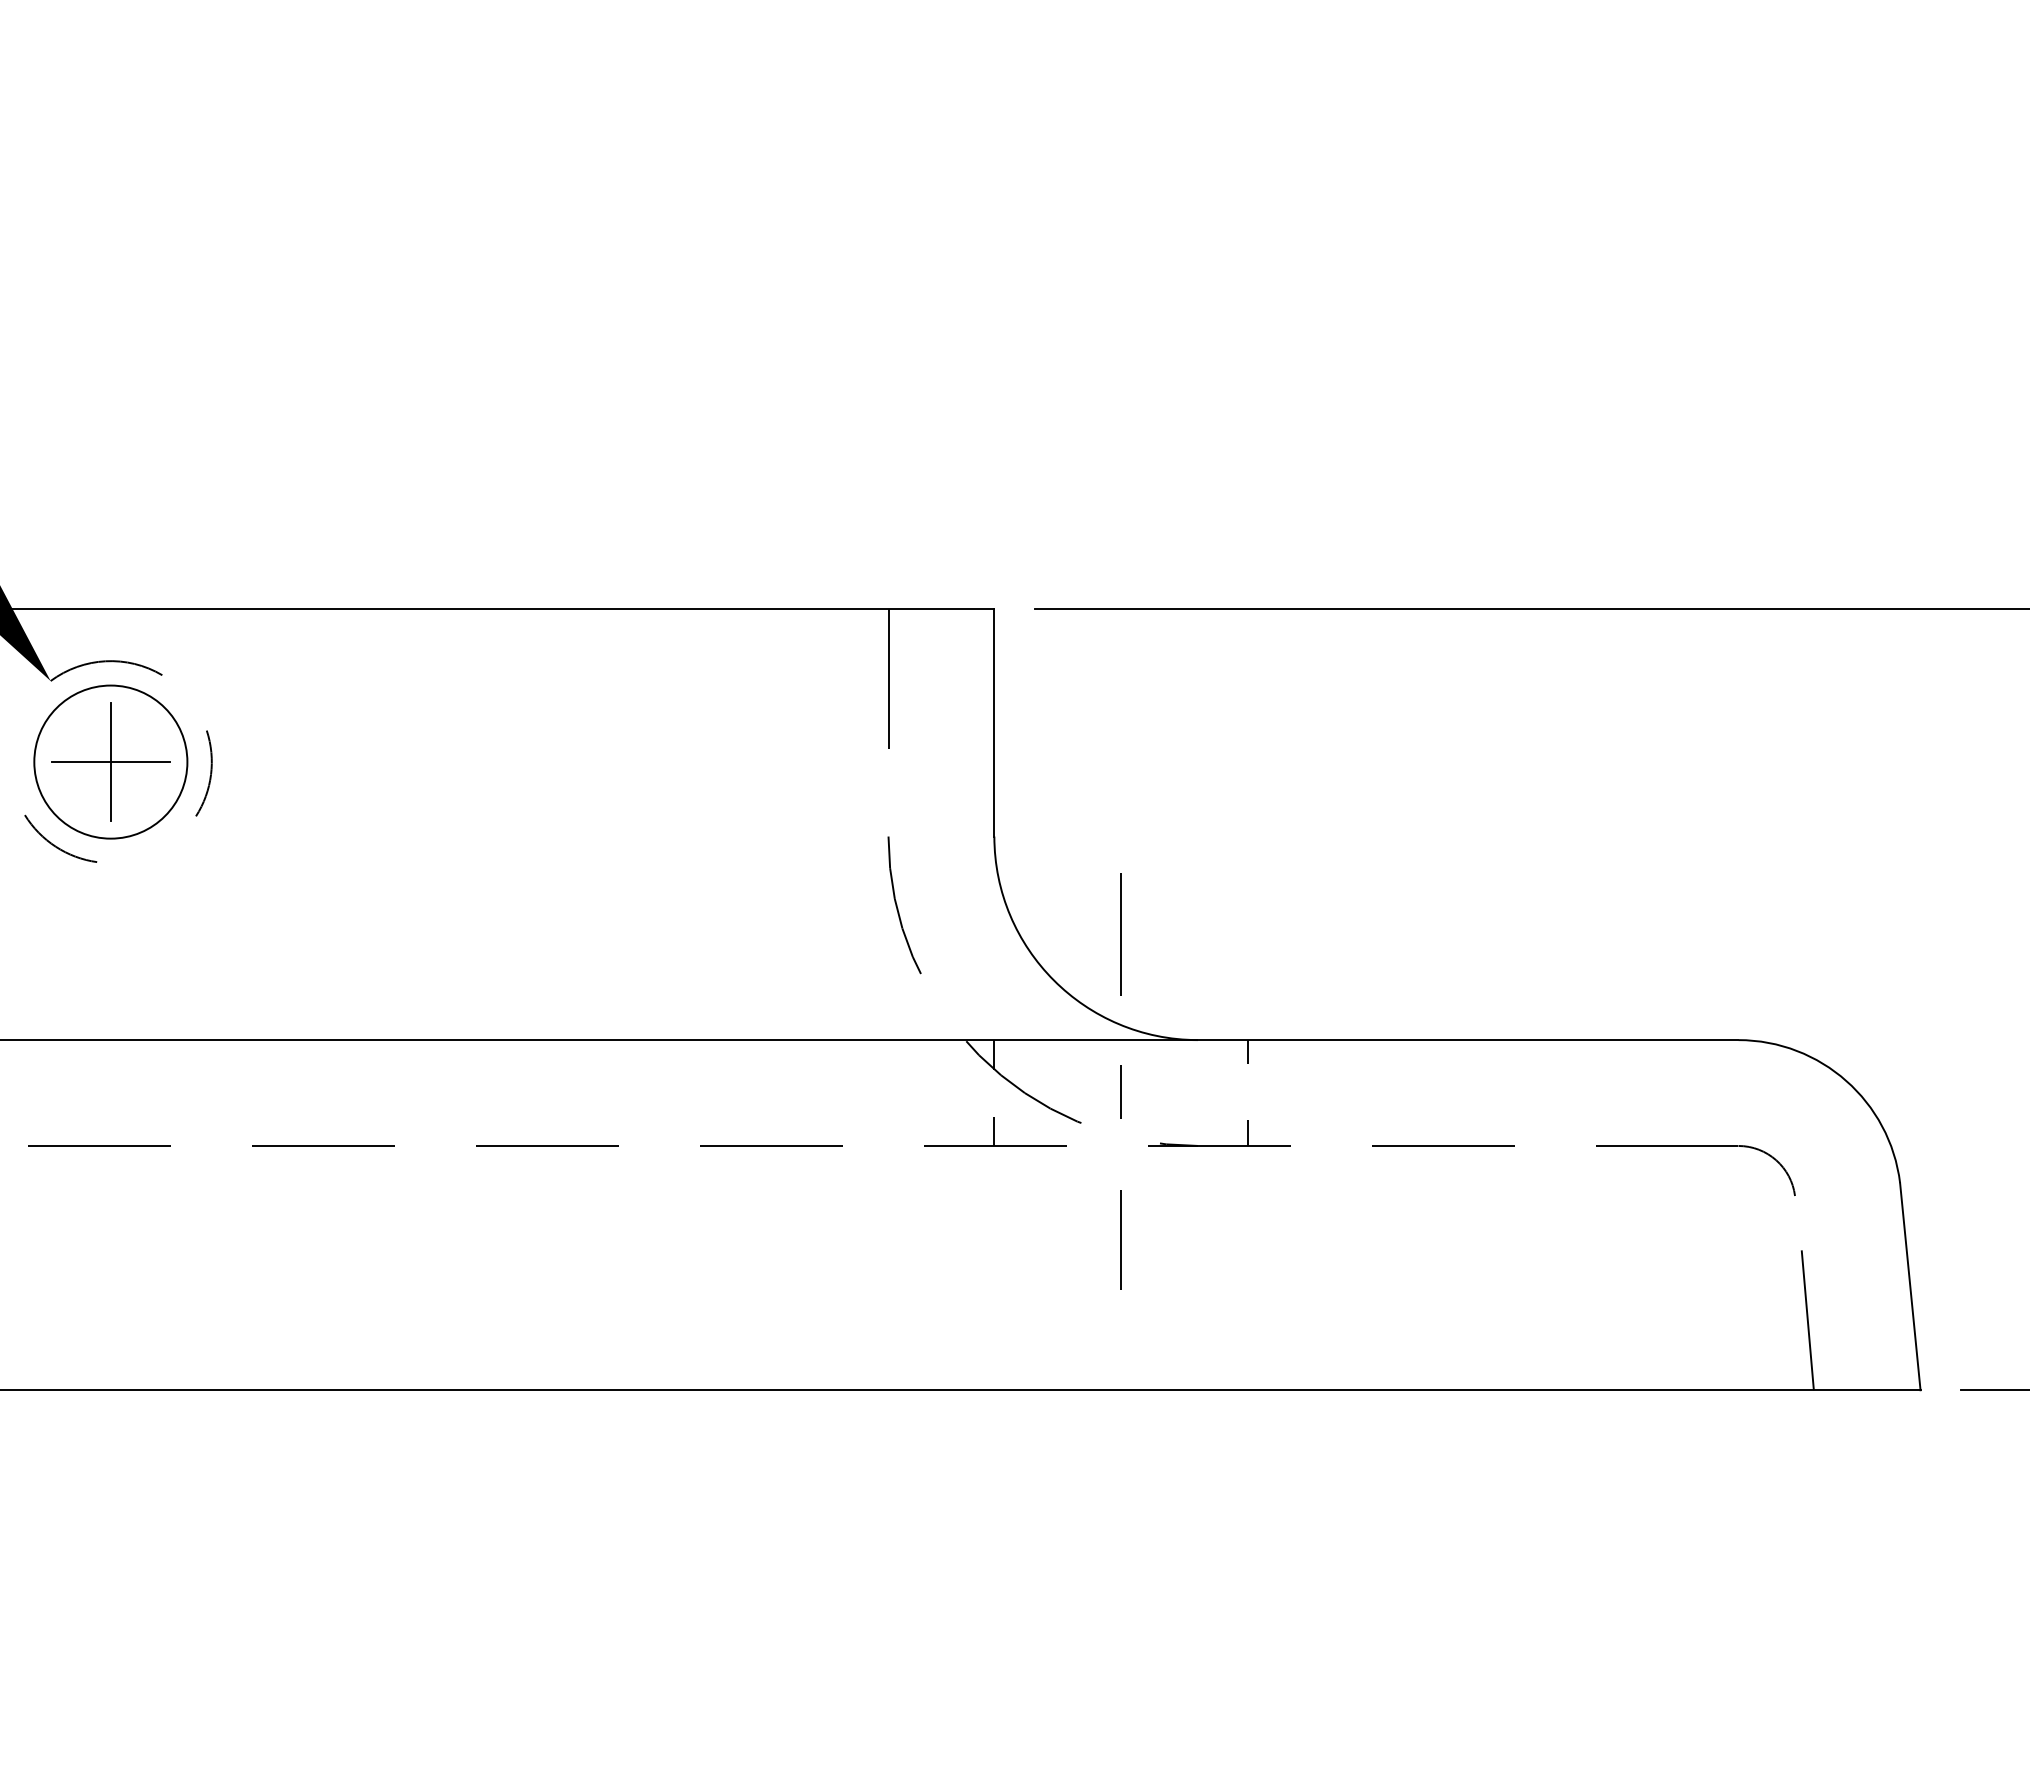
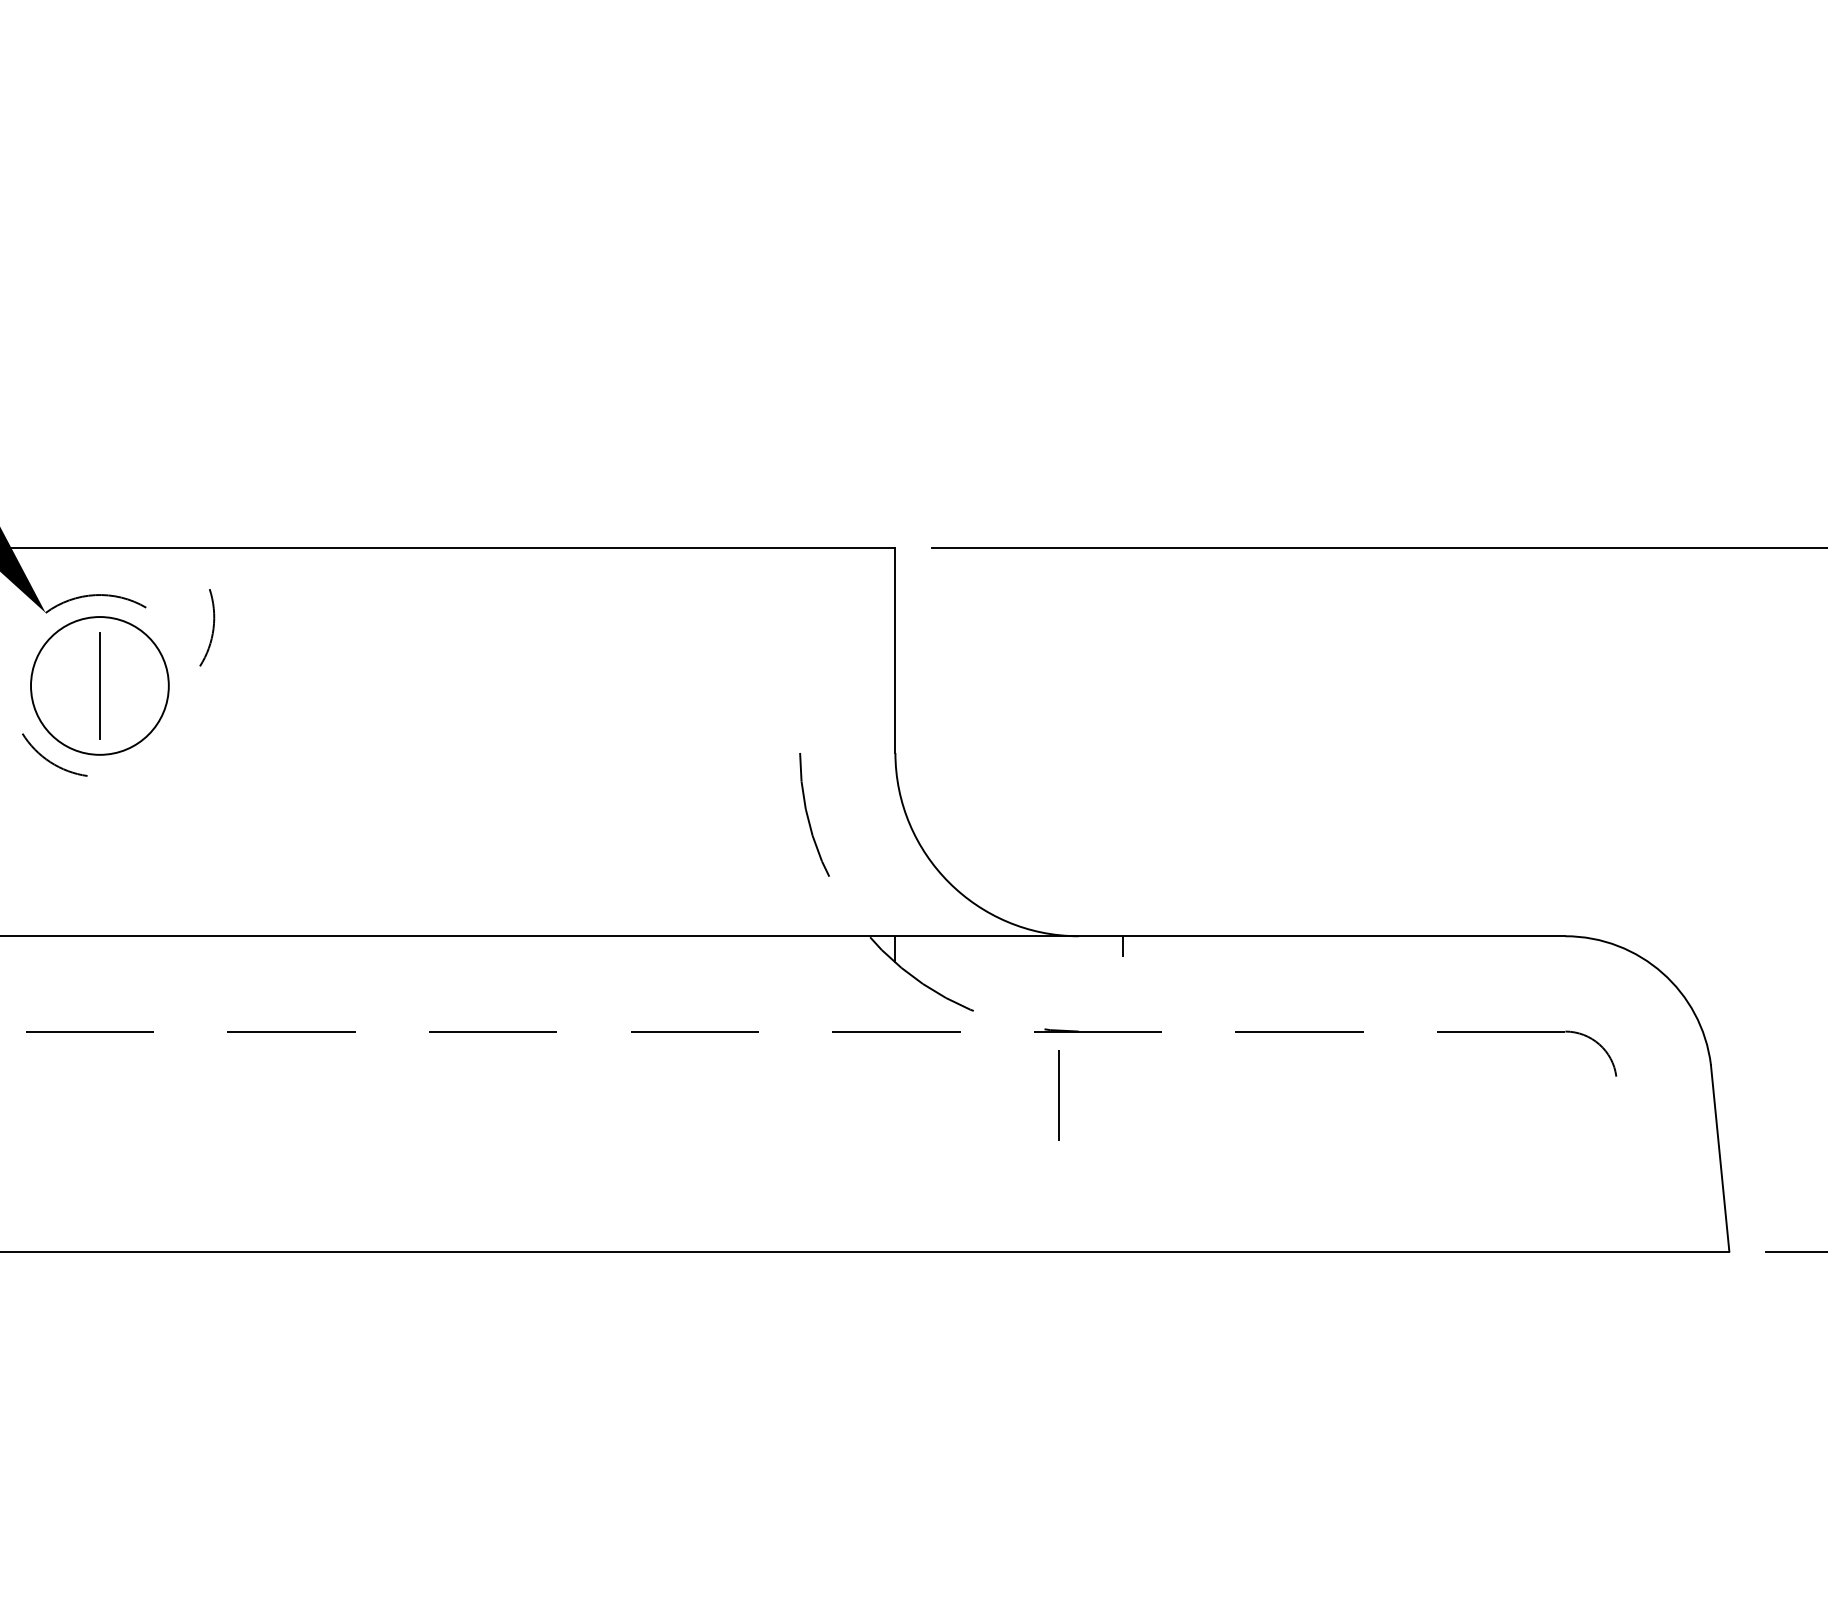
line: (888, 678) -> (800, 610), removed
line: (110, 762) -> (99, 686), removed
arc: (209, 776) -> (212, 630), moved
line: (1120, 934) -> (1008, 841), removed
line: (1120, 1091) -> (1008, 982), removed
line: (993, 1131) -> (894, 1018), removed
line: (1247, 1132) -> (1123, 1019), removed
line: (1120, 1239) -> (1058, 1095), moved
line: (1807, 1320) -> (1627, 1188), removed

